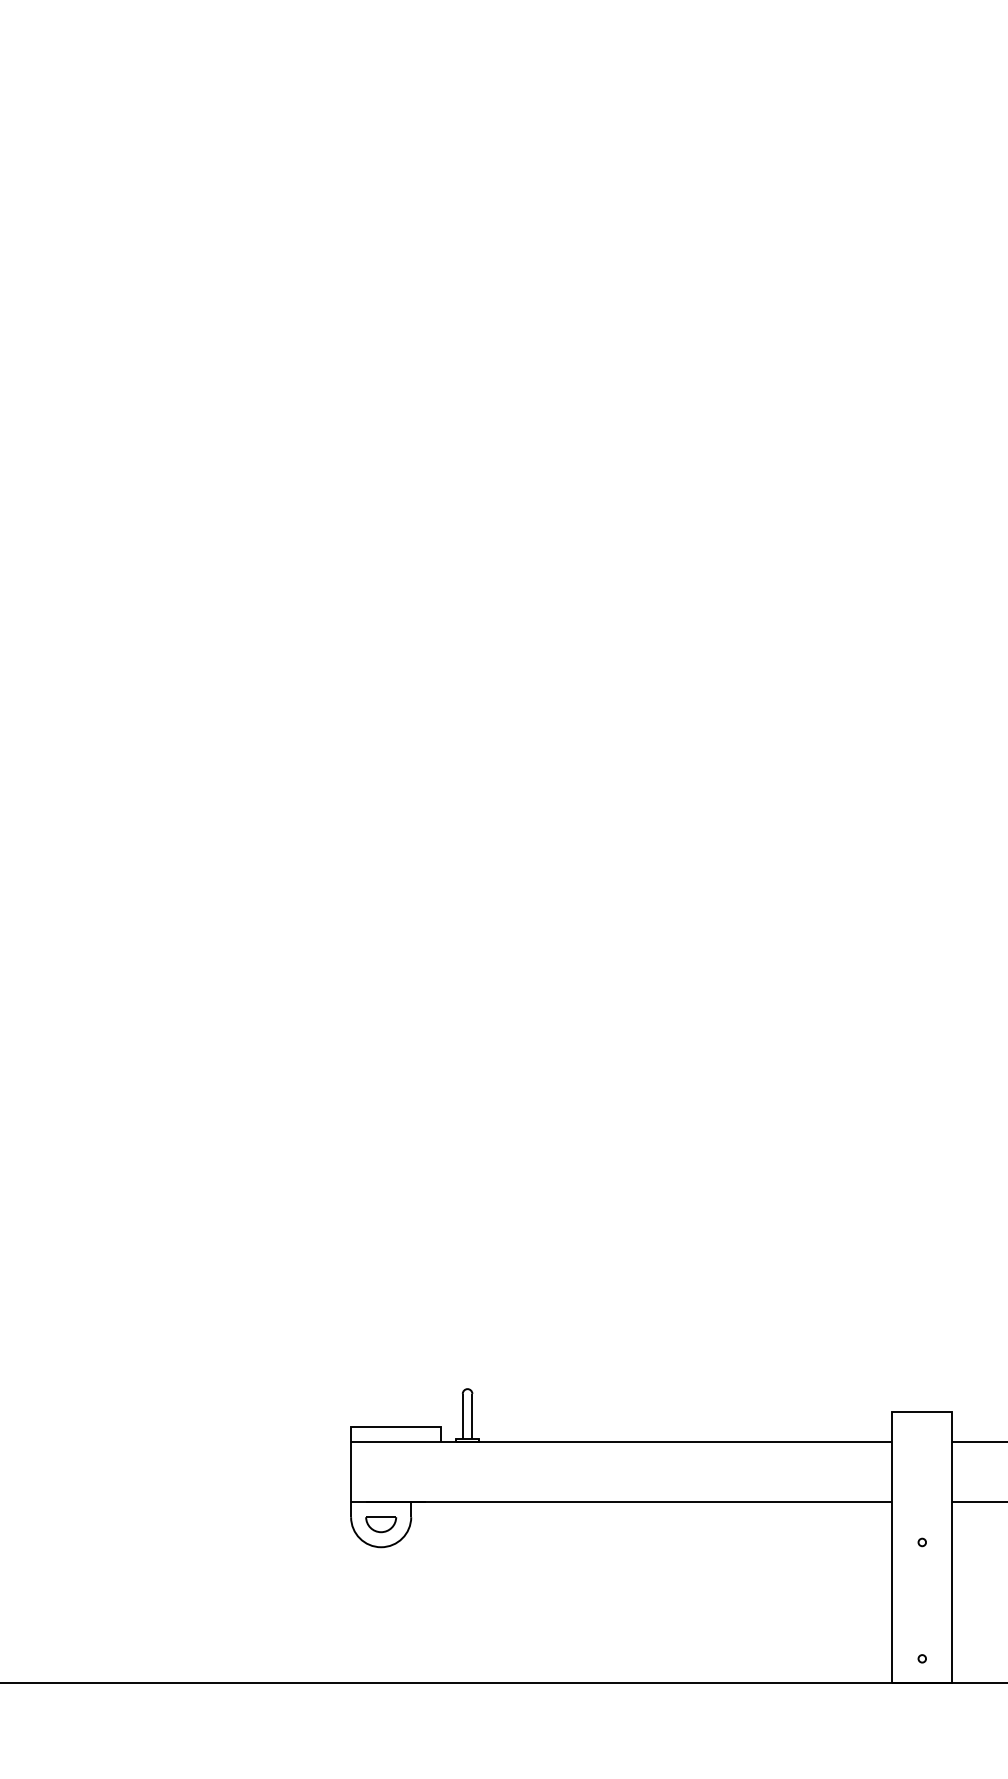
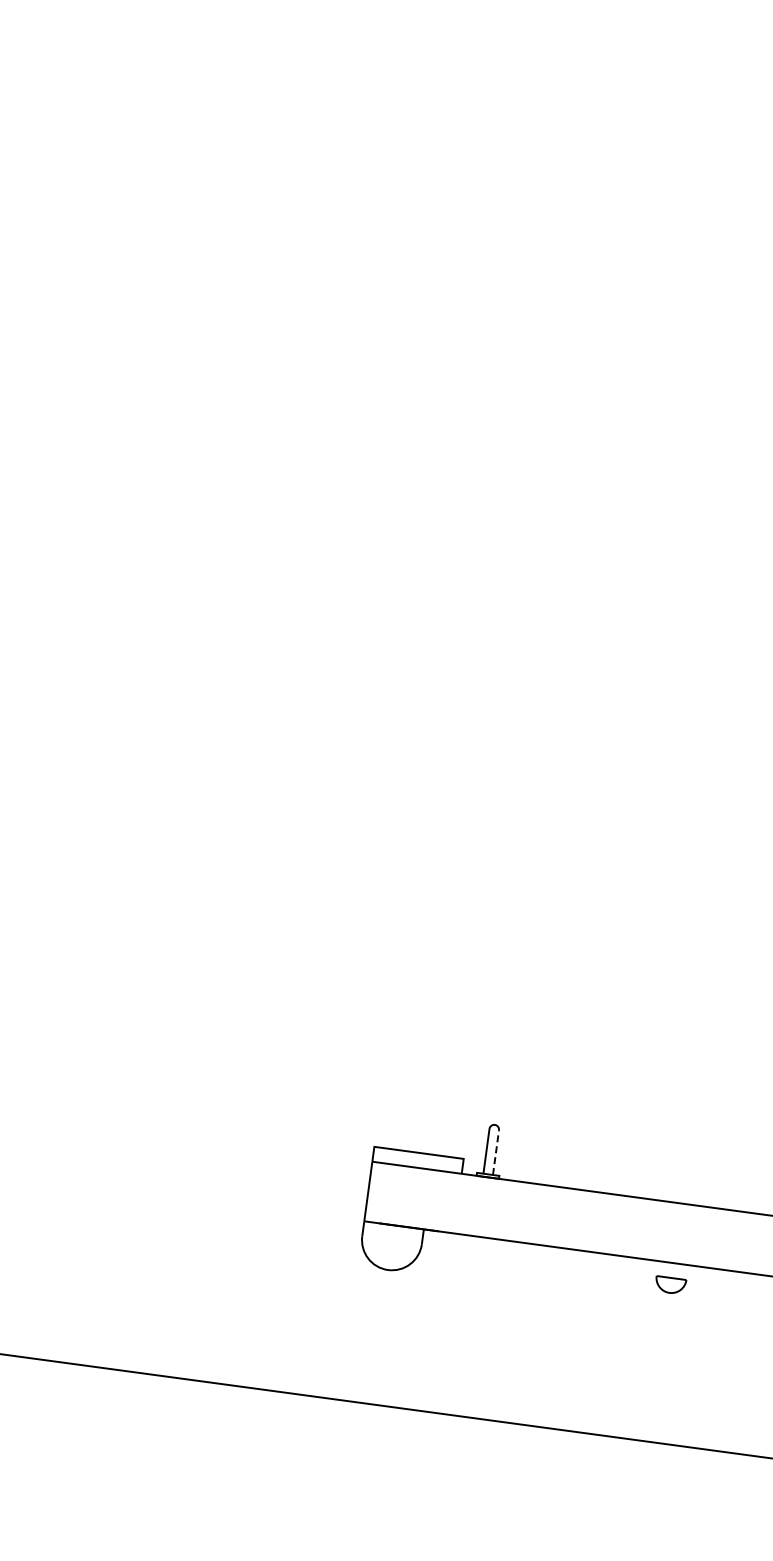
line: (472, 1416) -> (496, 1152), solid -> dashed
part: (380, 1524) -> (669, 1285), moved

